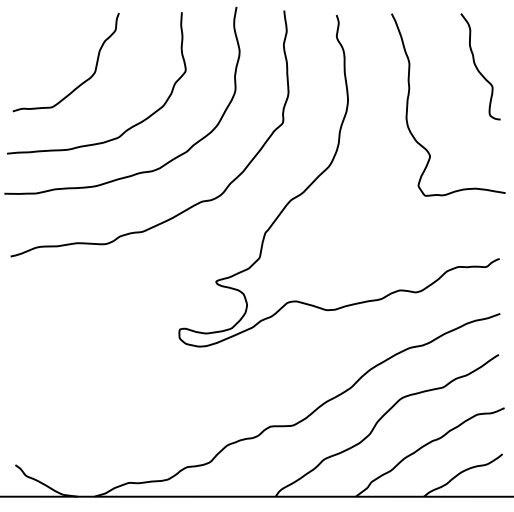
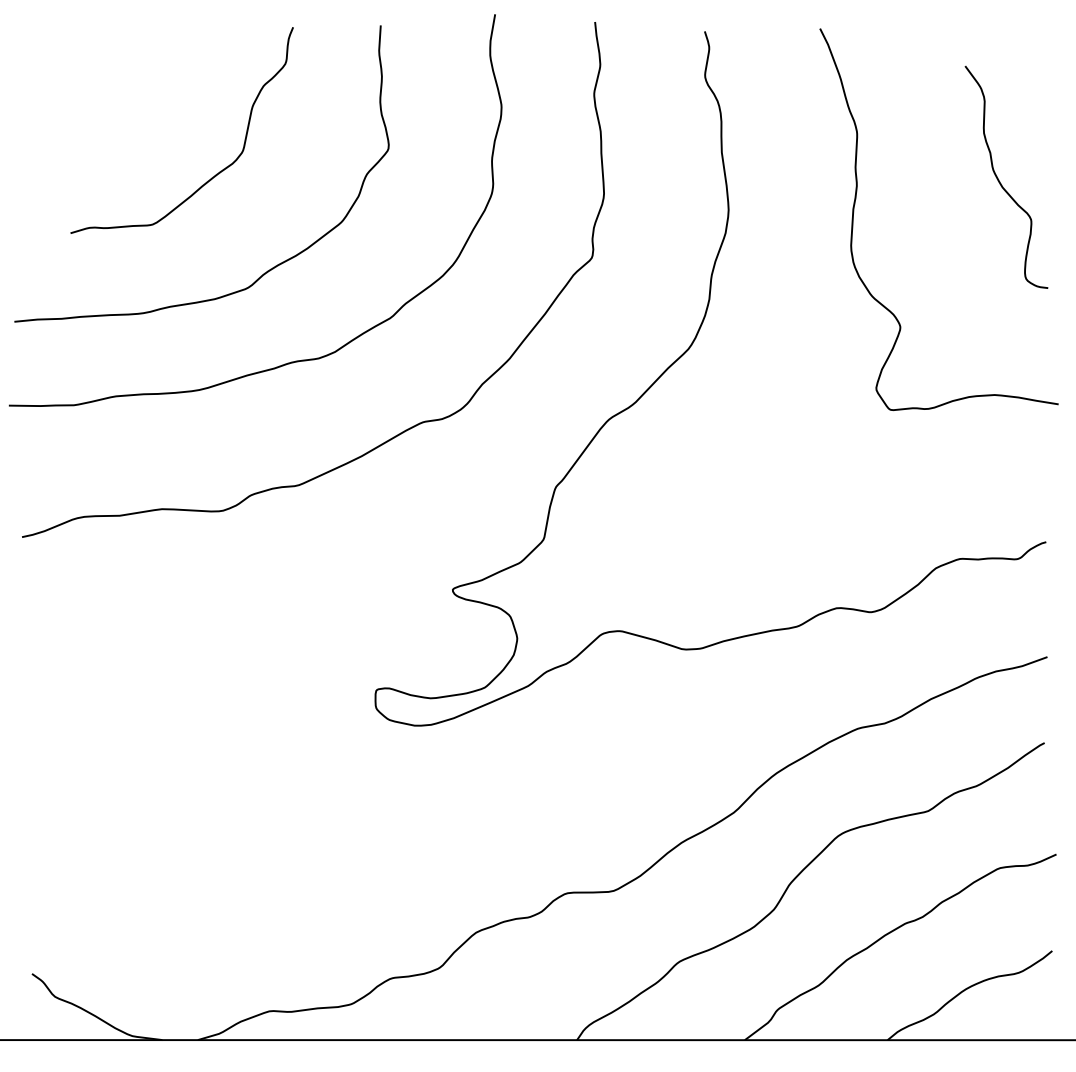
curve: (478, 68) -> (1001, 181), moved
curve: (79, 84) -> (210, 176), moved

